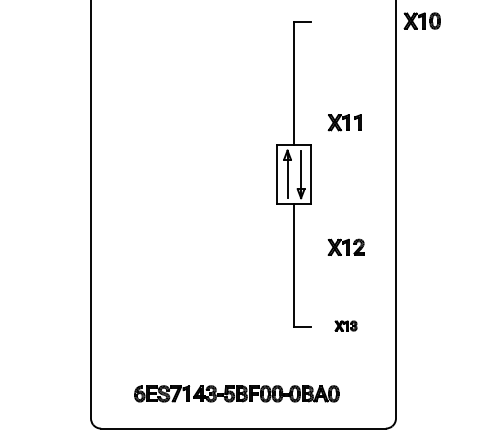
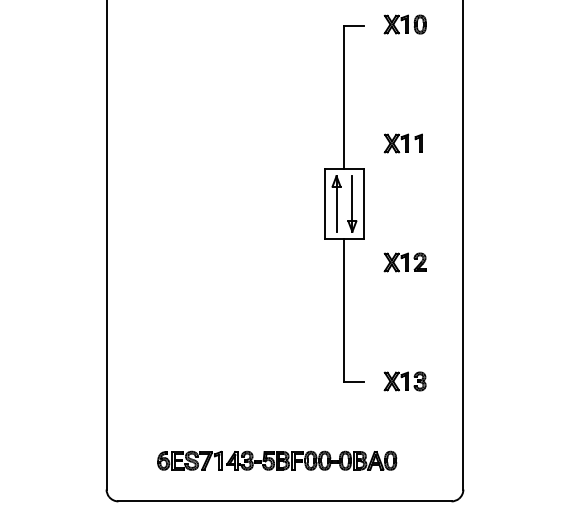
part: (421, 20) -> (404, 23), moved
part: (345, 246) -> (404, 261), moved
part: (345, 325) -> (404, 380), size x1.67

